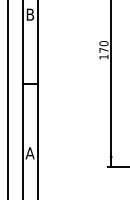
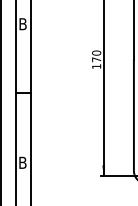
text: (29, 153) -> (22, 162), A -> B

